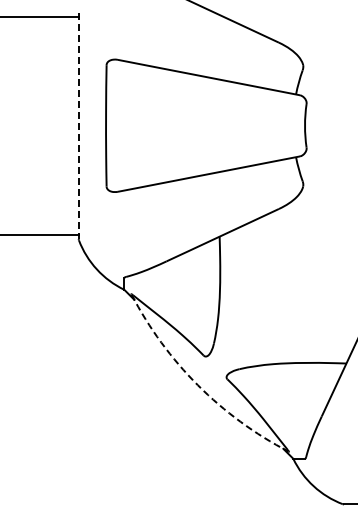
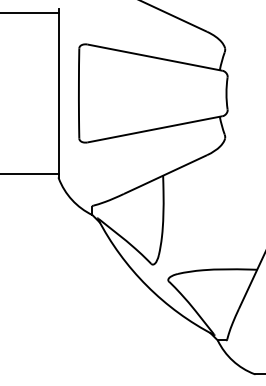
line: (78, 126) -> (58, 93), dashed -> solid
arc: (197, 385) -> (146, 286), dashed -> solid

